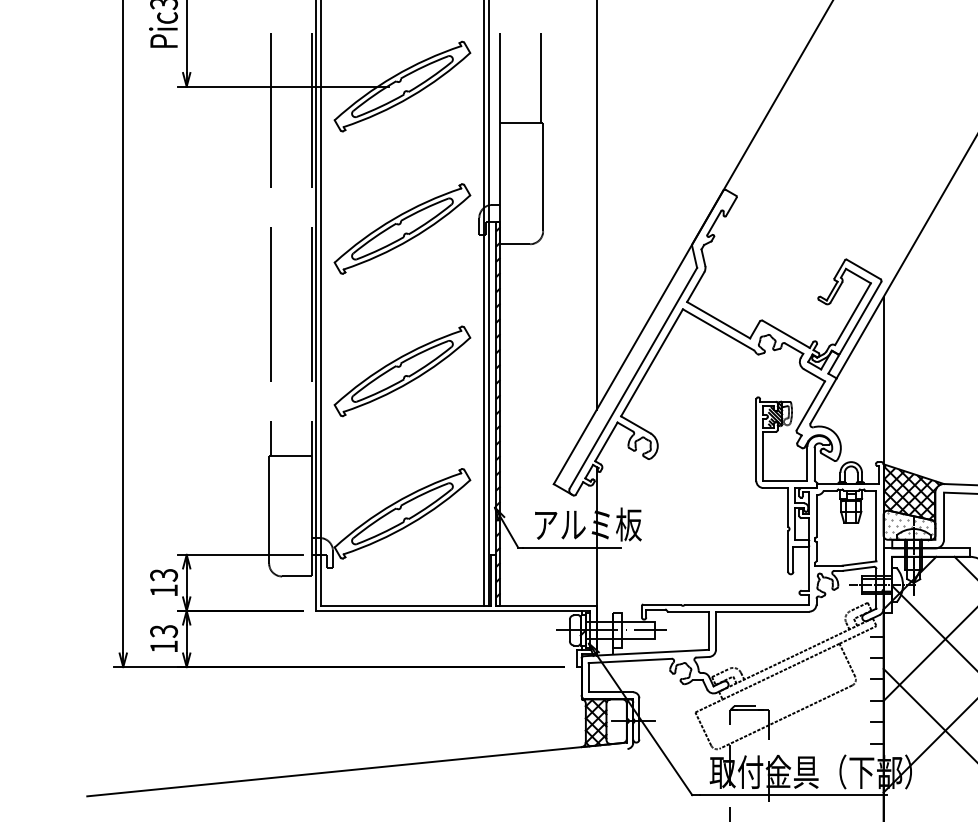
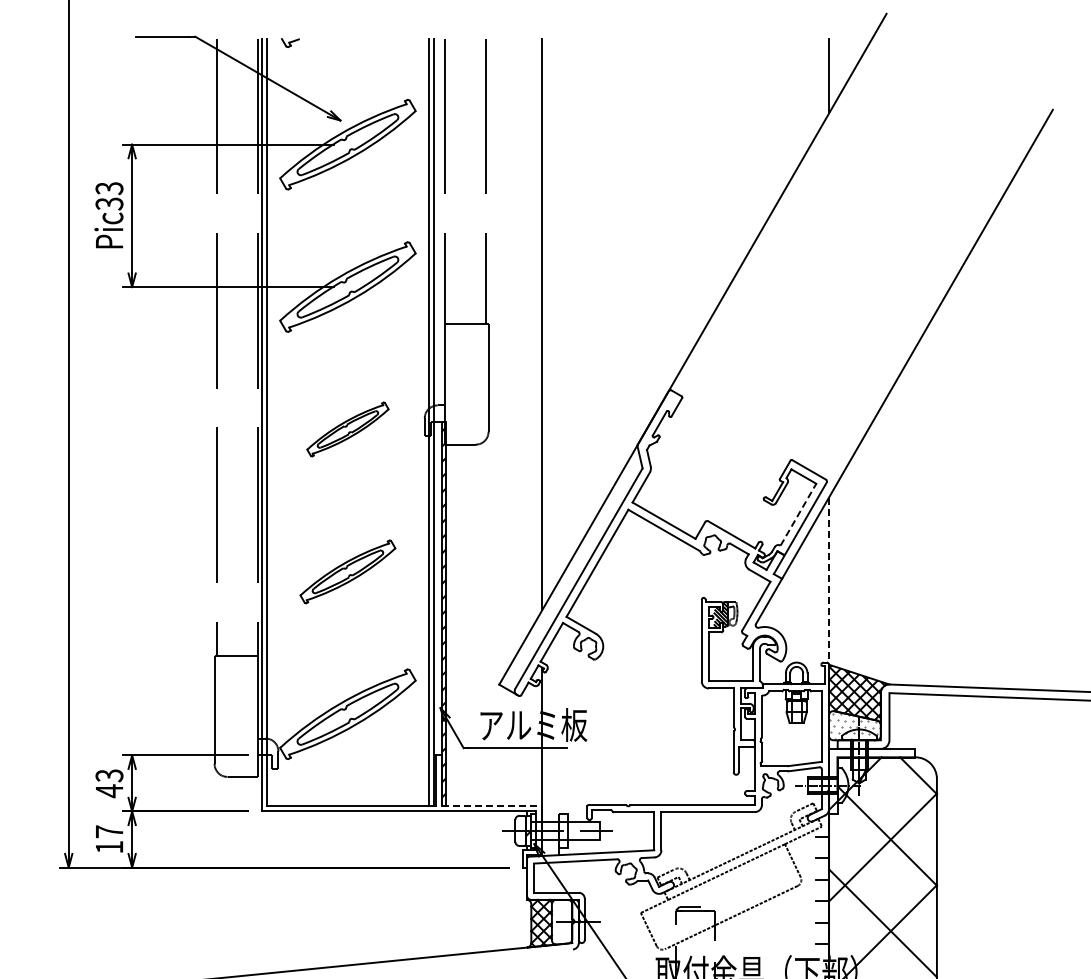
part: (402, 229) -> (347, 429), size x0.6
line: (853, 314) -> (798, 514), solid -> dashed
part: (402, 371) -> (347, 571), size x0.7
line: (884, 380) -> (829, 580), solid -> dashed
text: (164, 591) -> (109, 791), 13 -> 43
line: (547, 606) -> (492, 806), solid -> dashed
text: (164, 631) -> (109, 831), 13 -> 17

